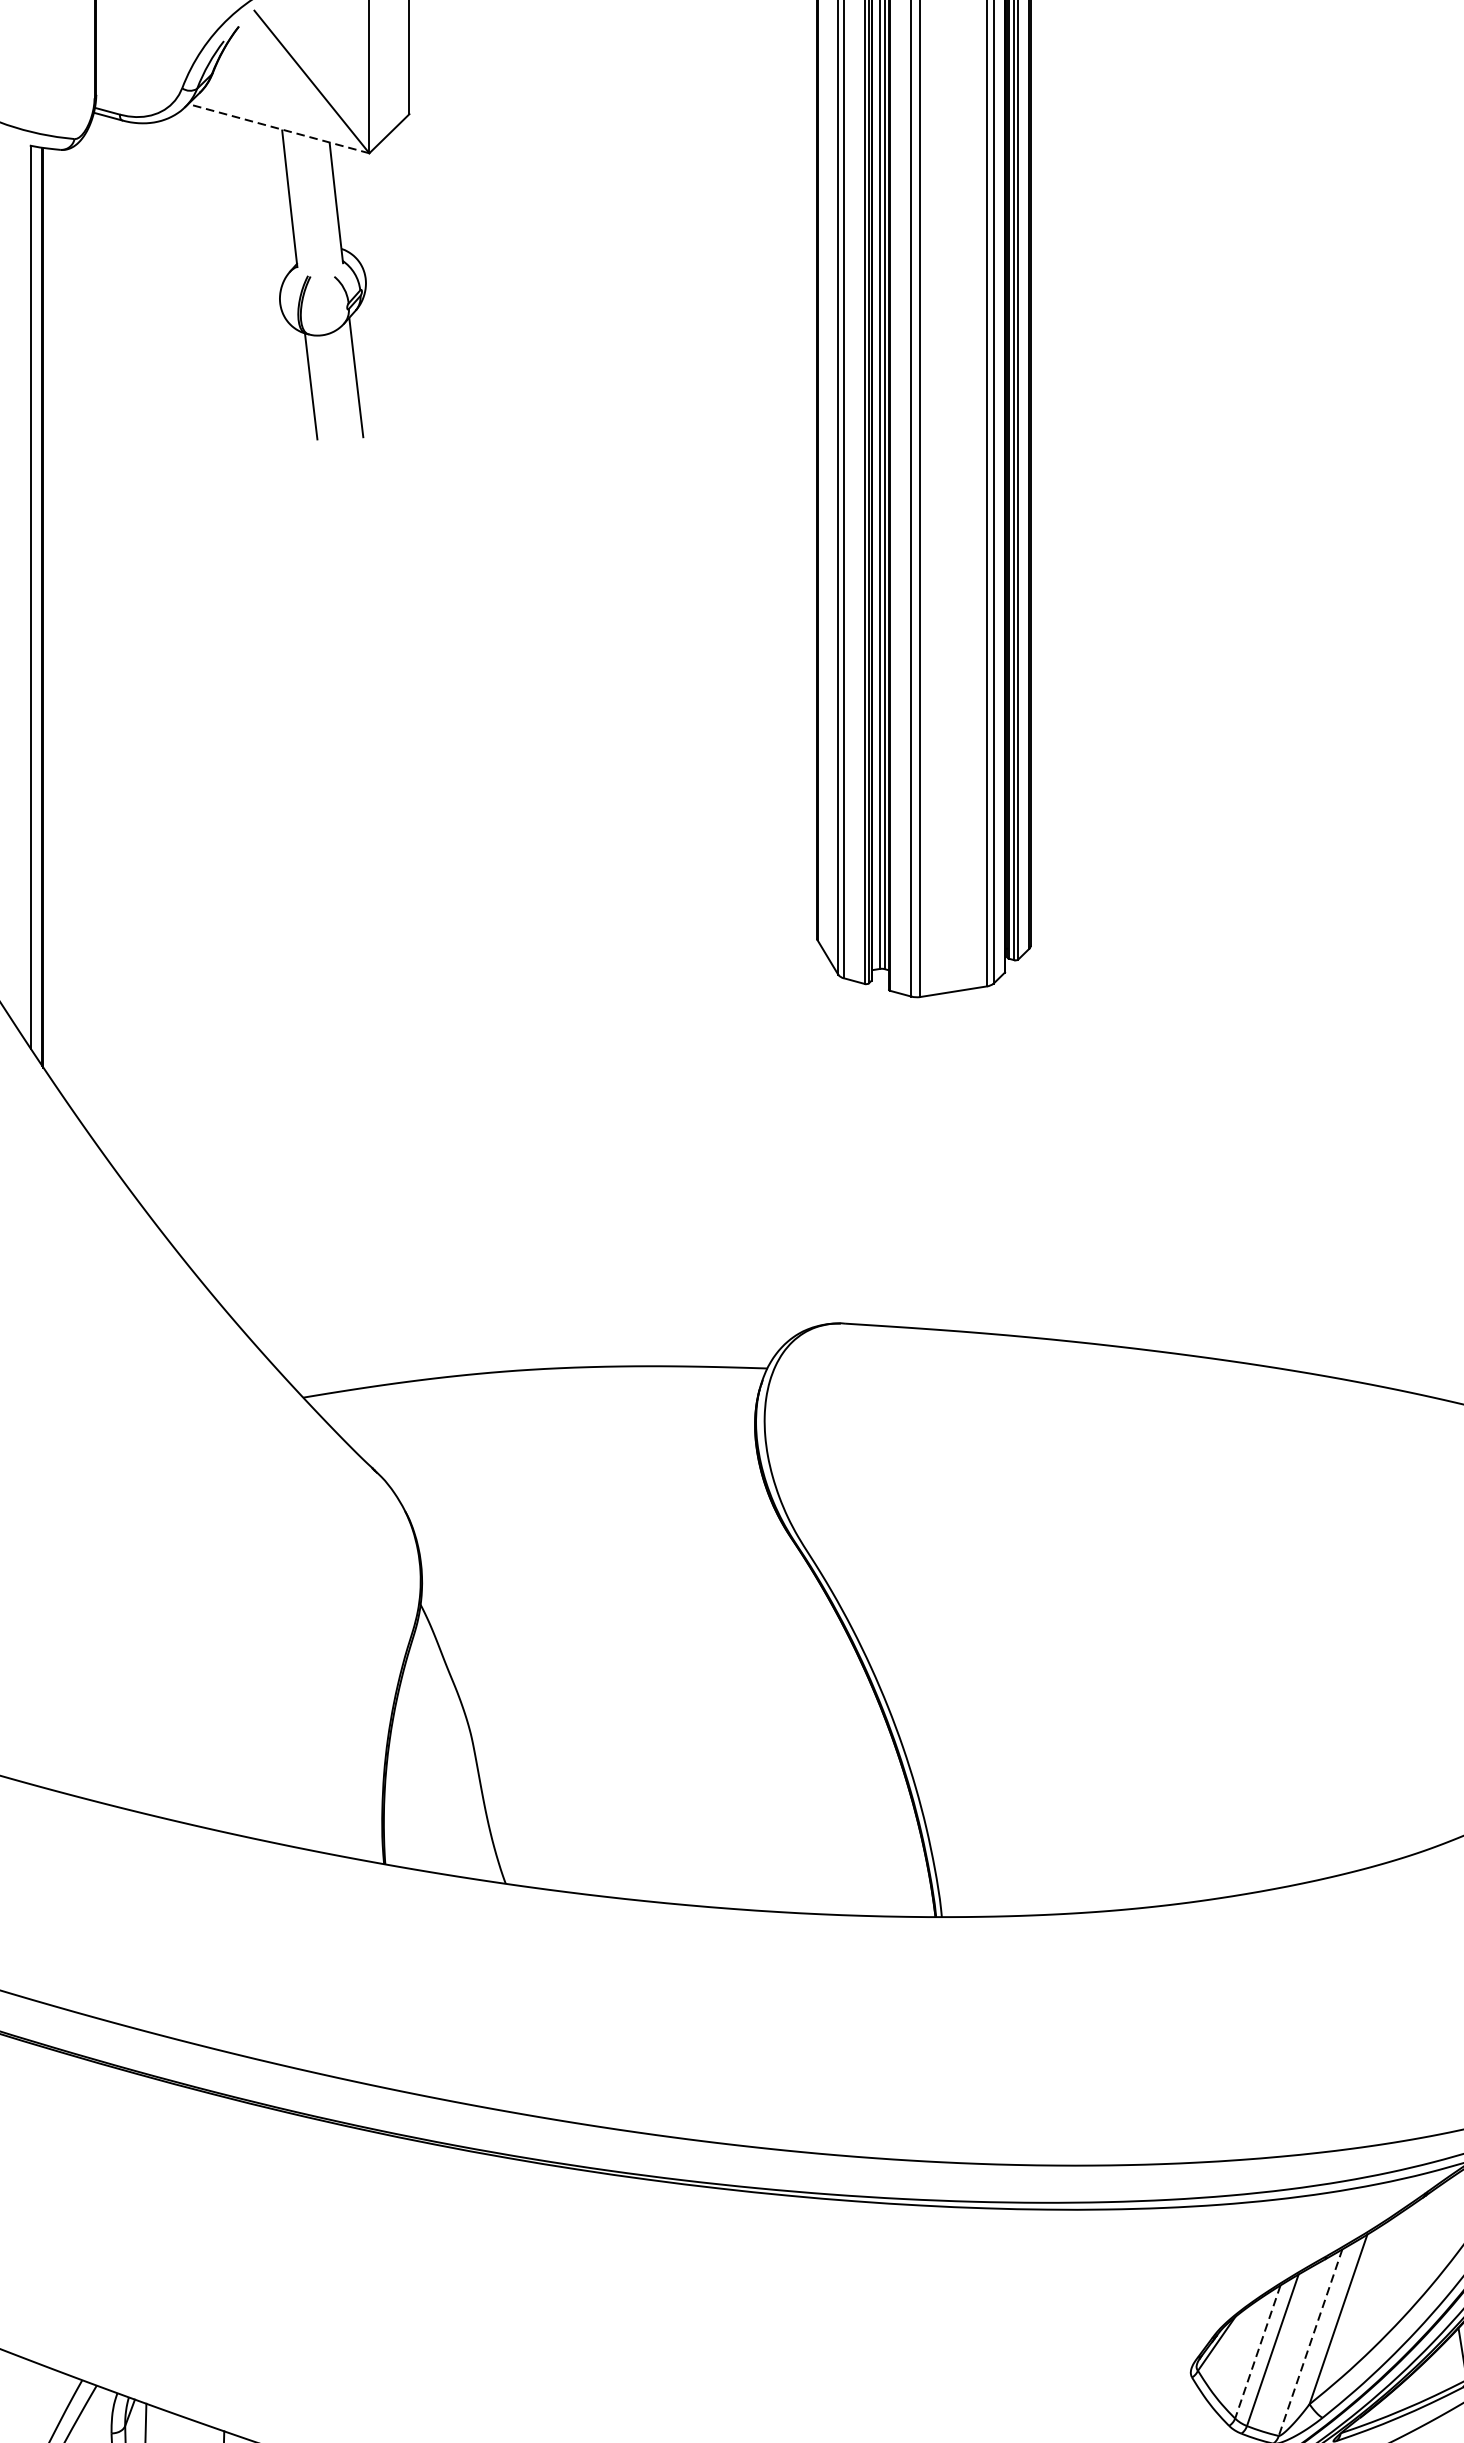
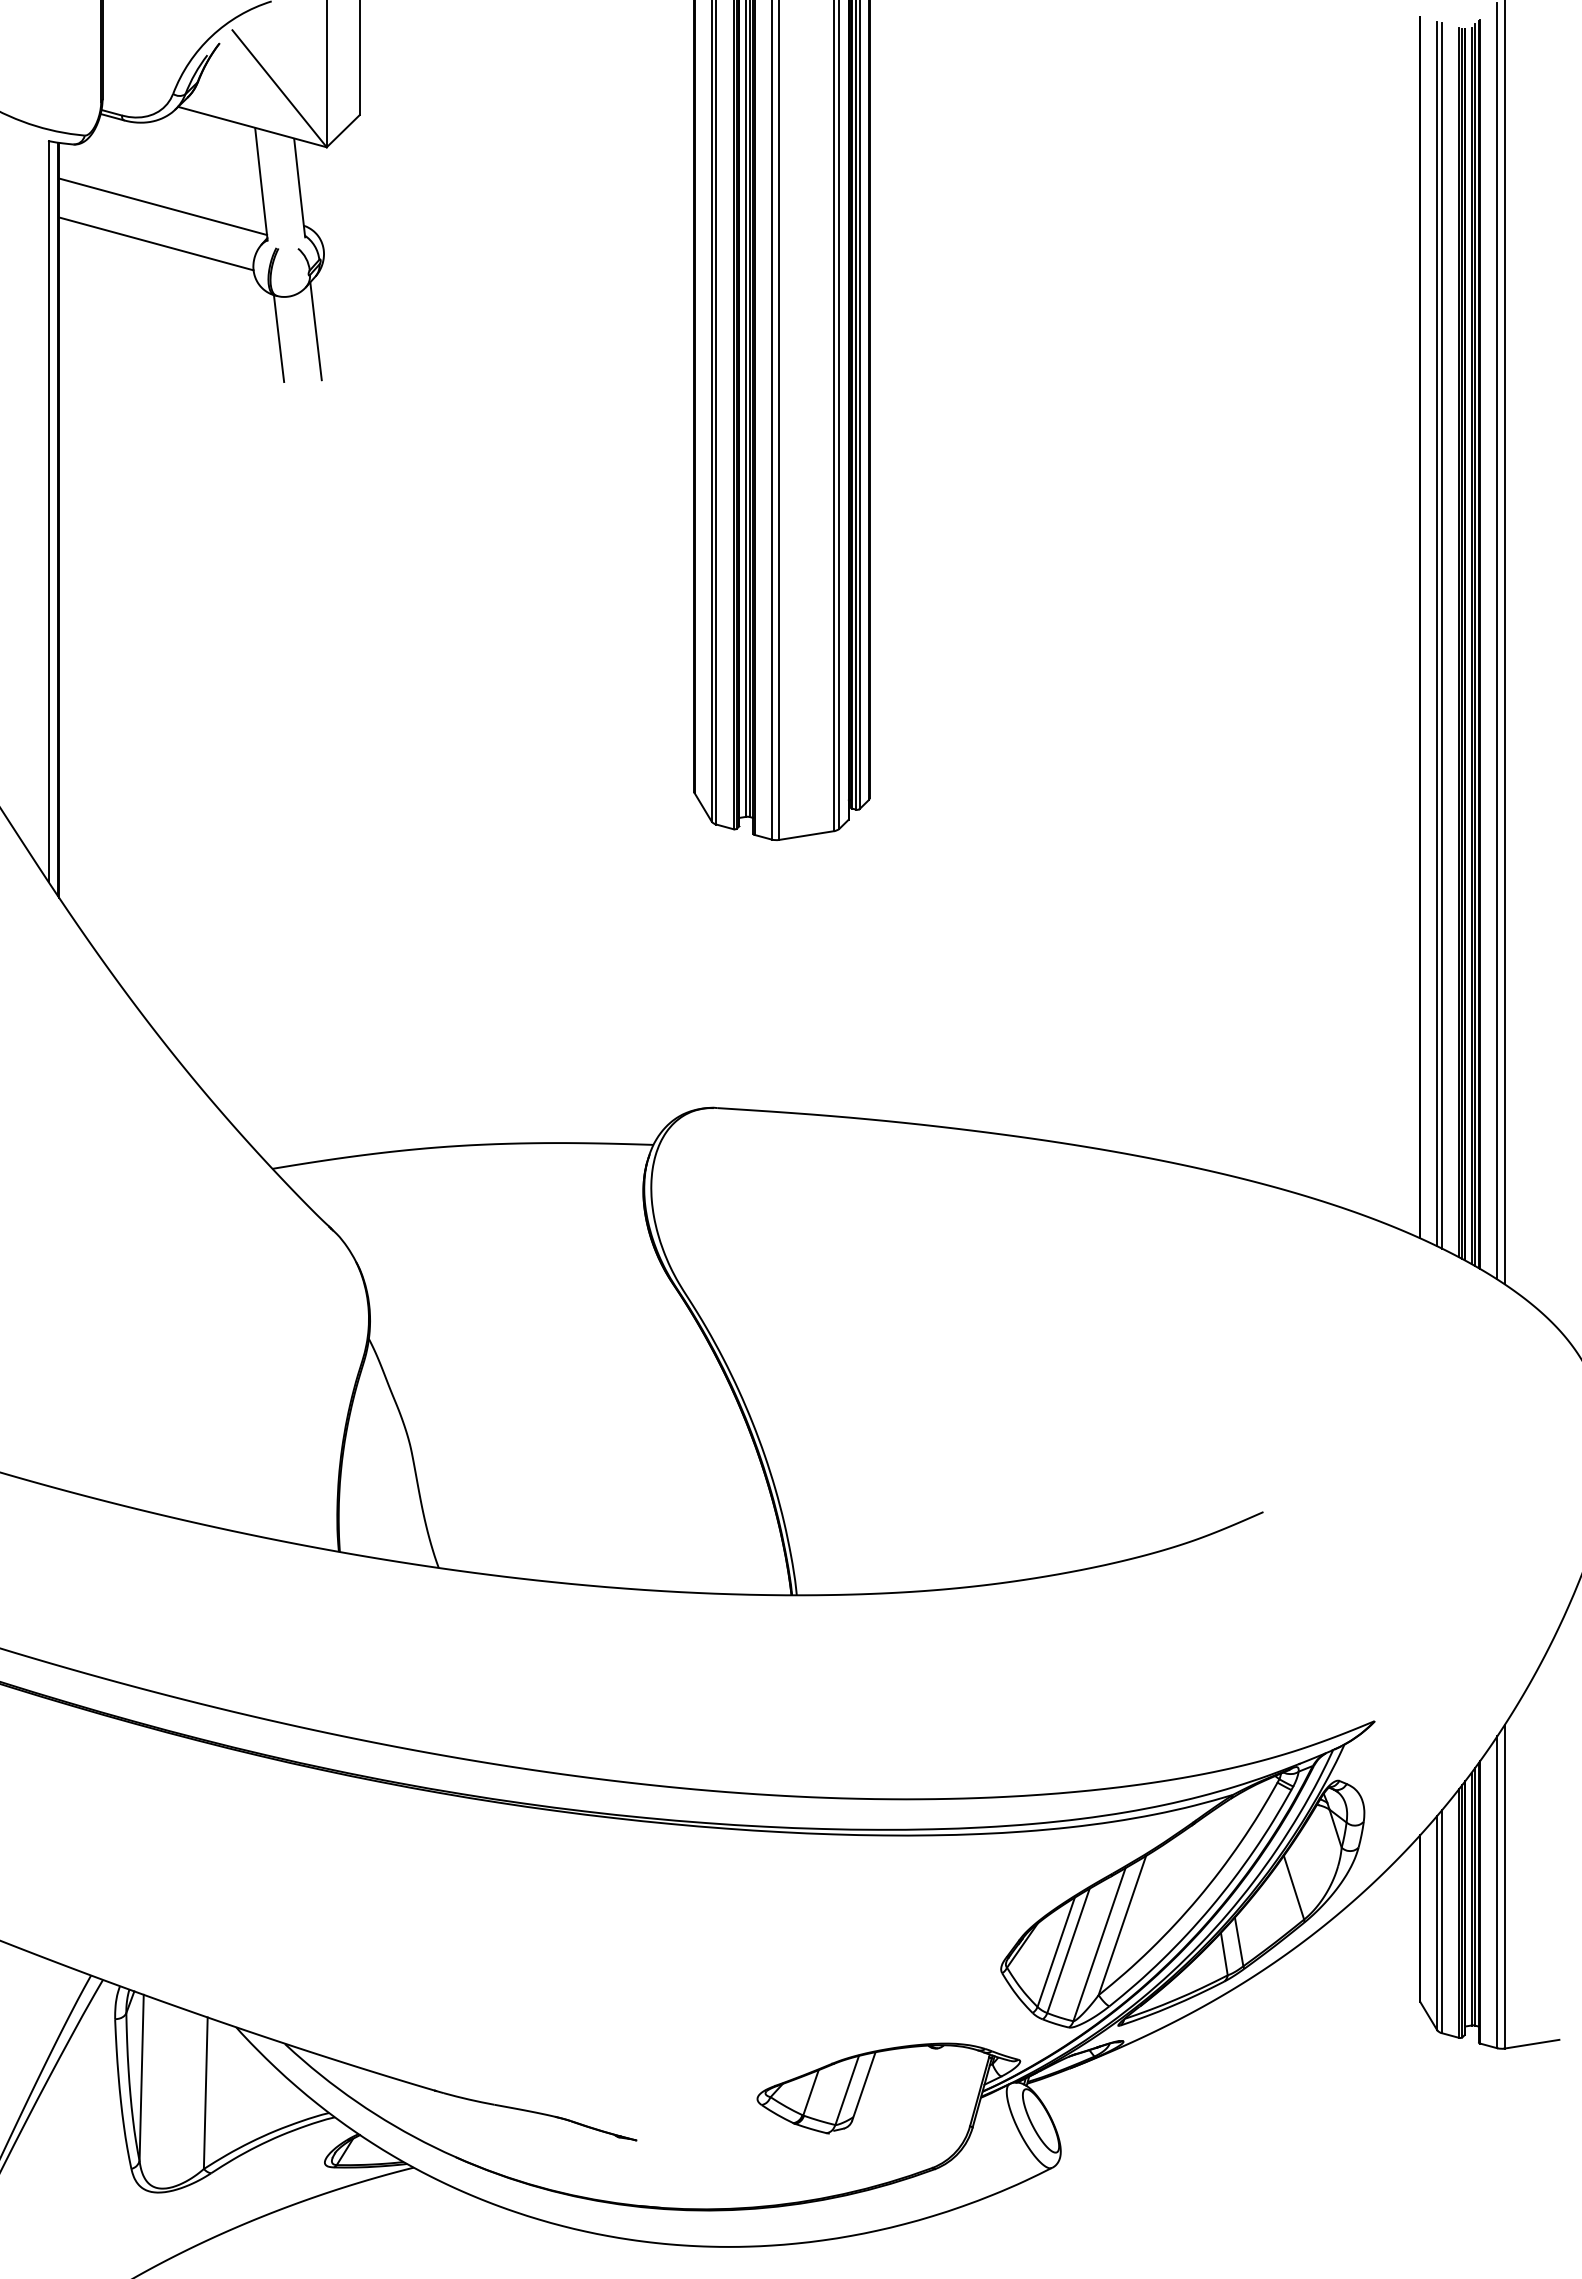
line: (277, 127) -> (251, 126), dashed -> solid
line: (170, 225) -> (163, 206), added
line: (161, 270) -> (156, 243), added
line: (1310, 2343) -> (1099, 1945), dashed -> solid
line: (1258, 2352) -> (1056, 1952), dashed -> solid

